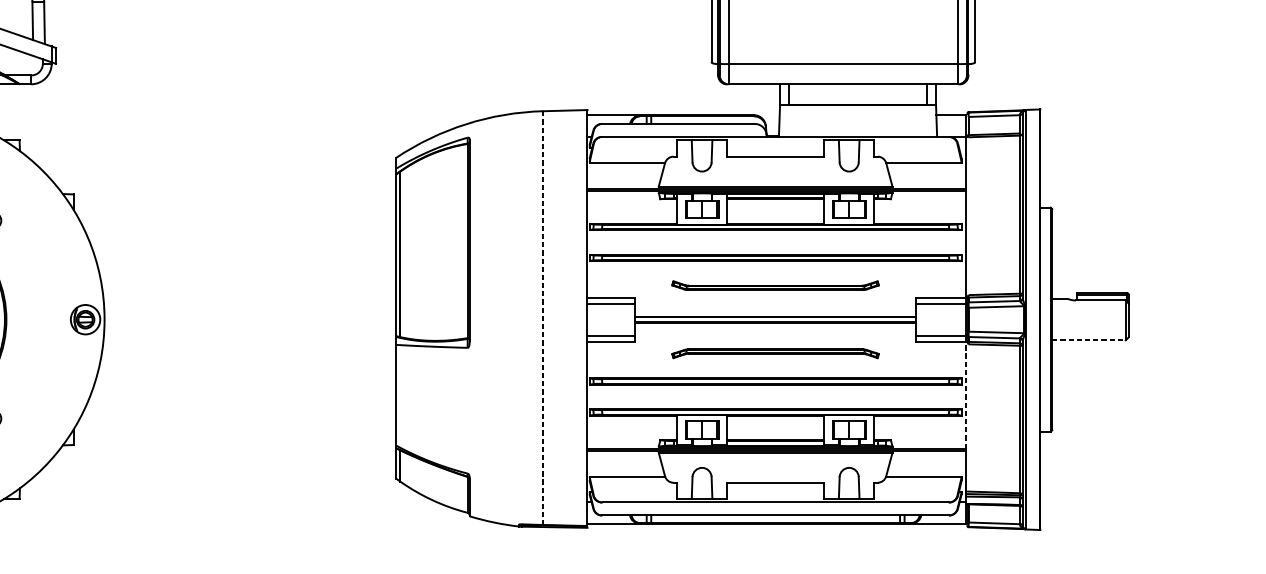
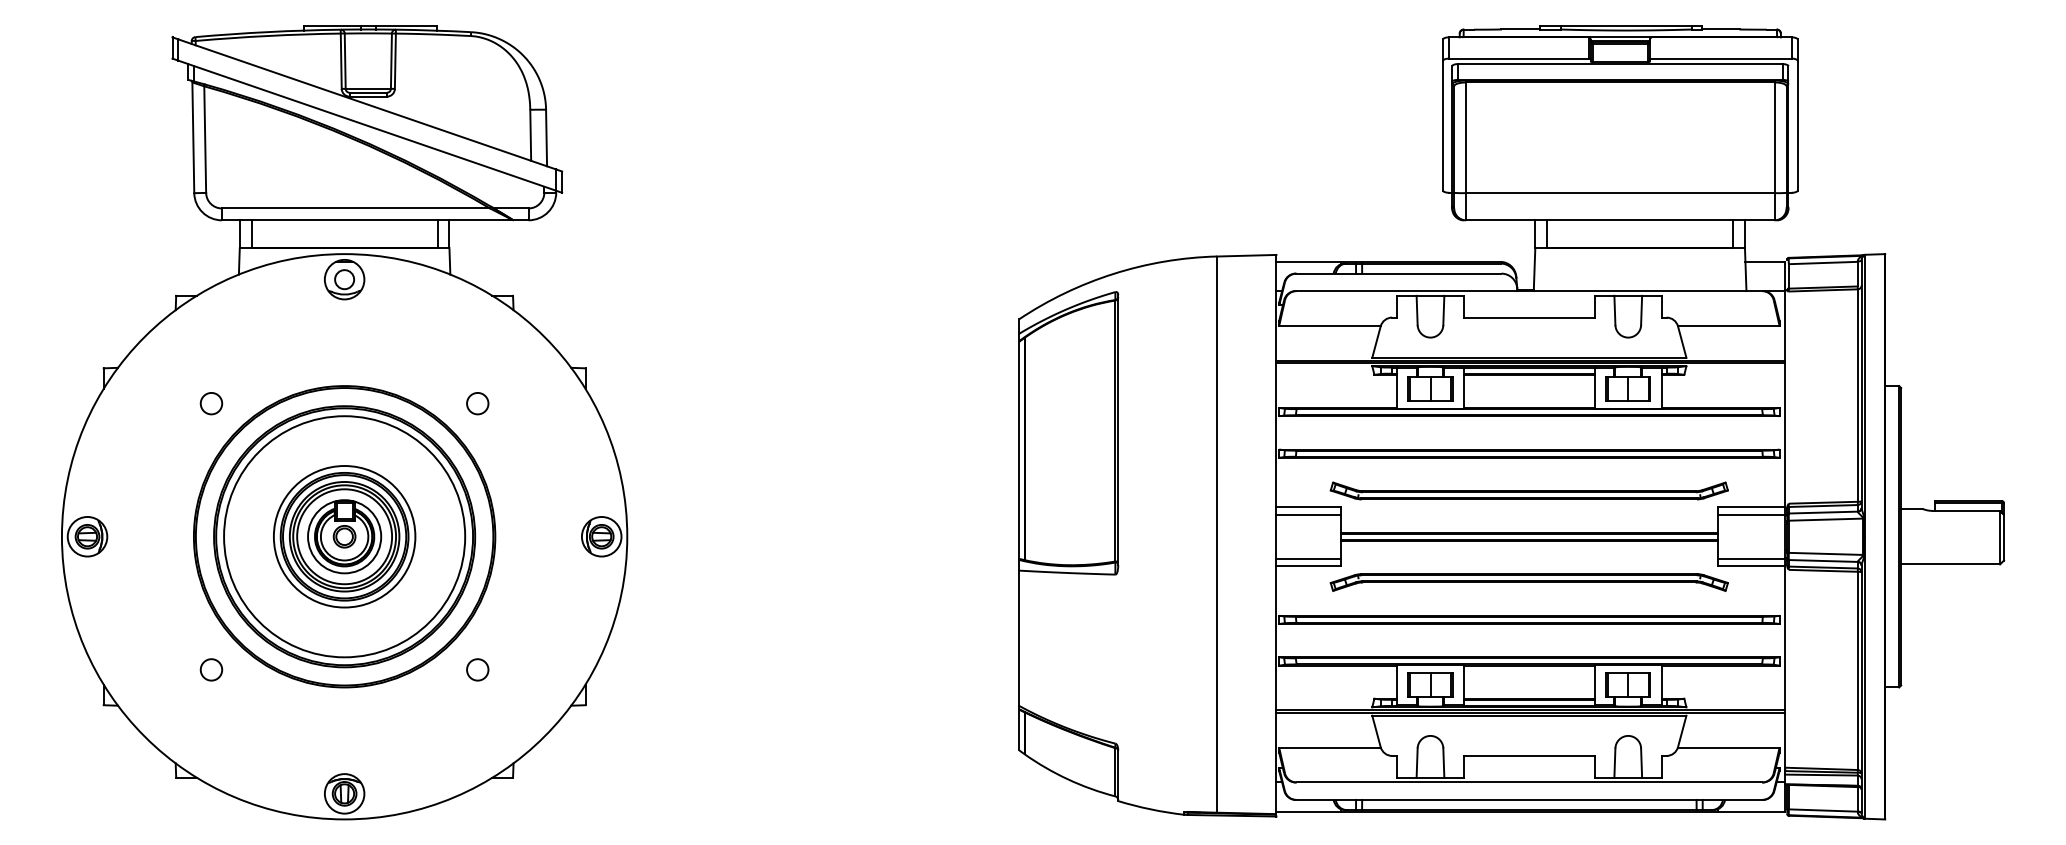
part: (774, 285) -> (1528, 490), size x1.43
line: (543, 318) -> (1217, 535), dashed -> solid
line: (1089, 340) -> (1951, 564), dashed -> solid
part: (774, 353) -> (1528, 582), size x1.43
line: (966, 395) -> (1785, 638), dashed -> solid

